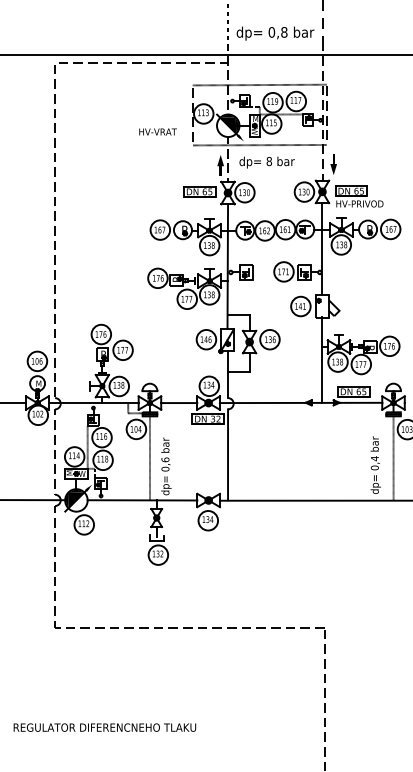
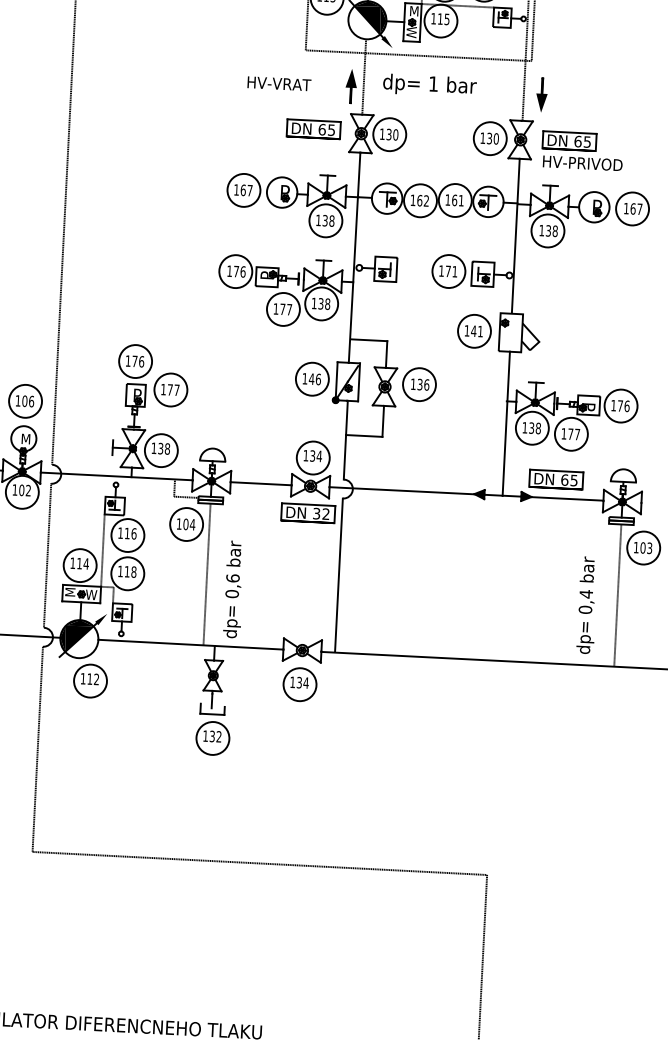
text: (157, 131) -> (278, 82), moved
text: (269, 161) -> (433, 84), 8 -> 1

